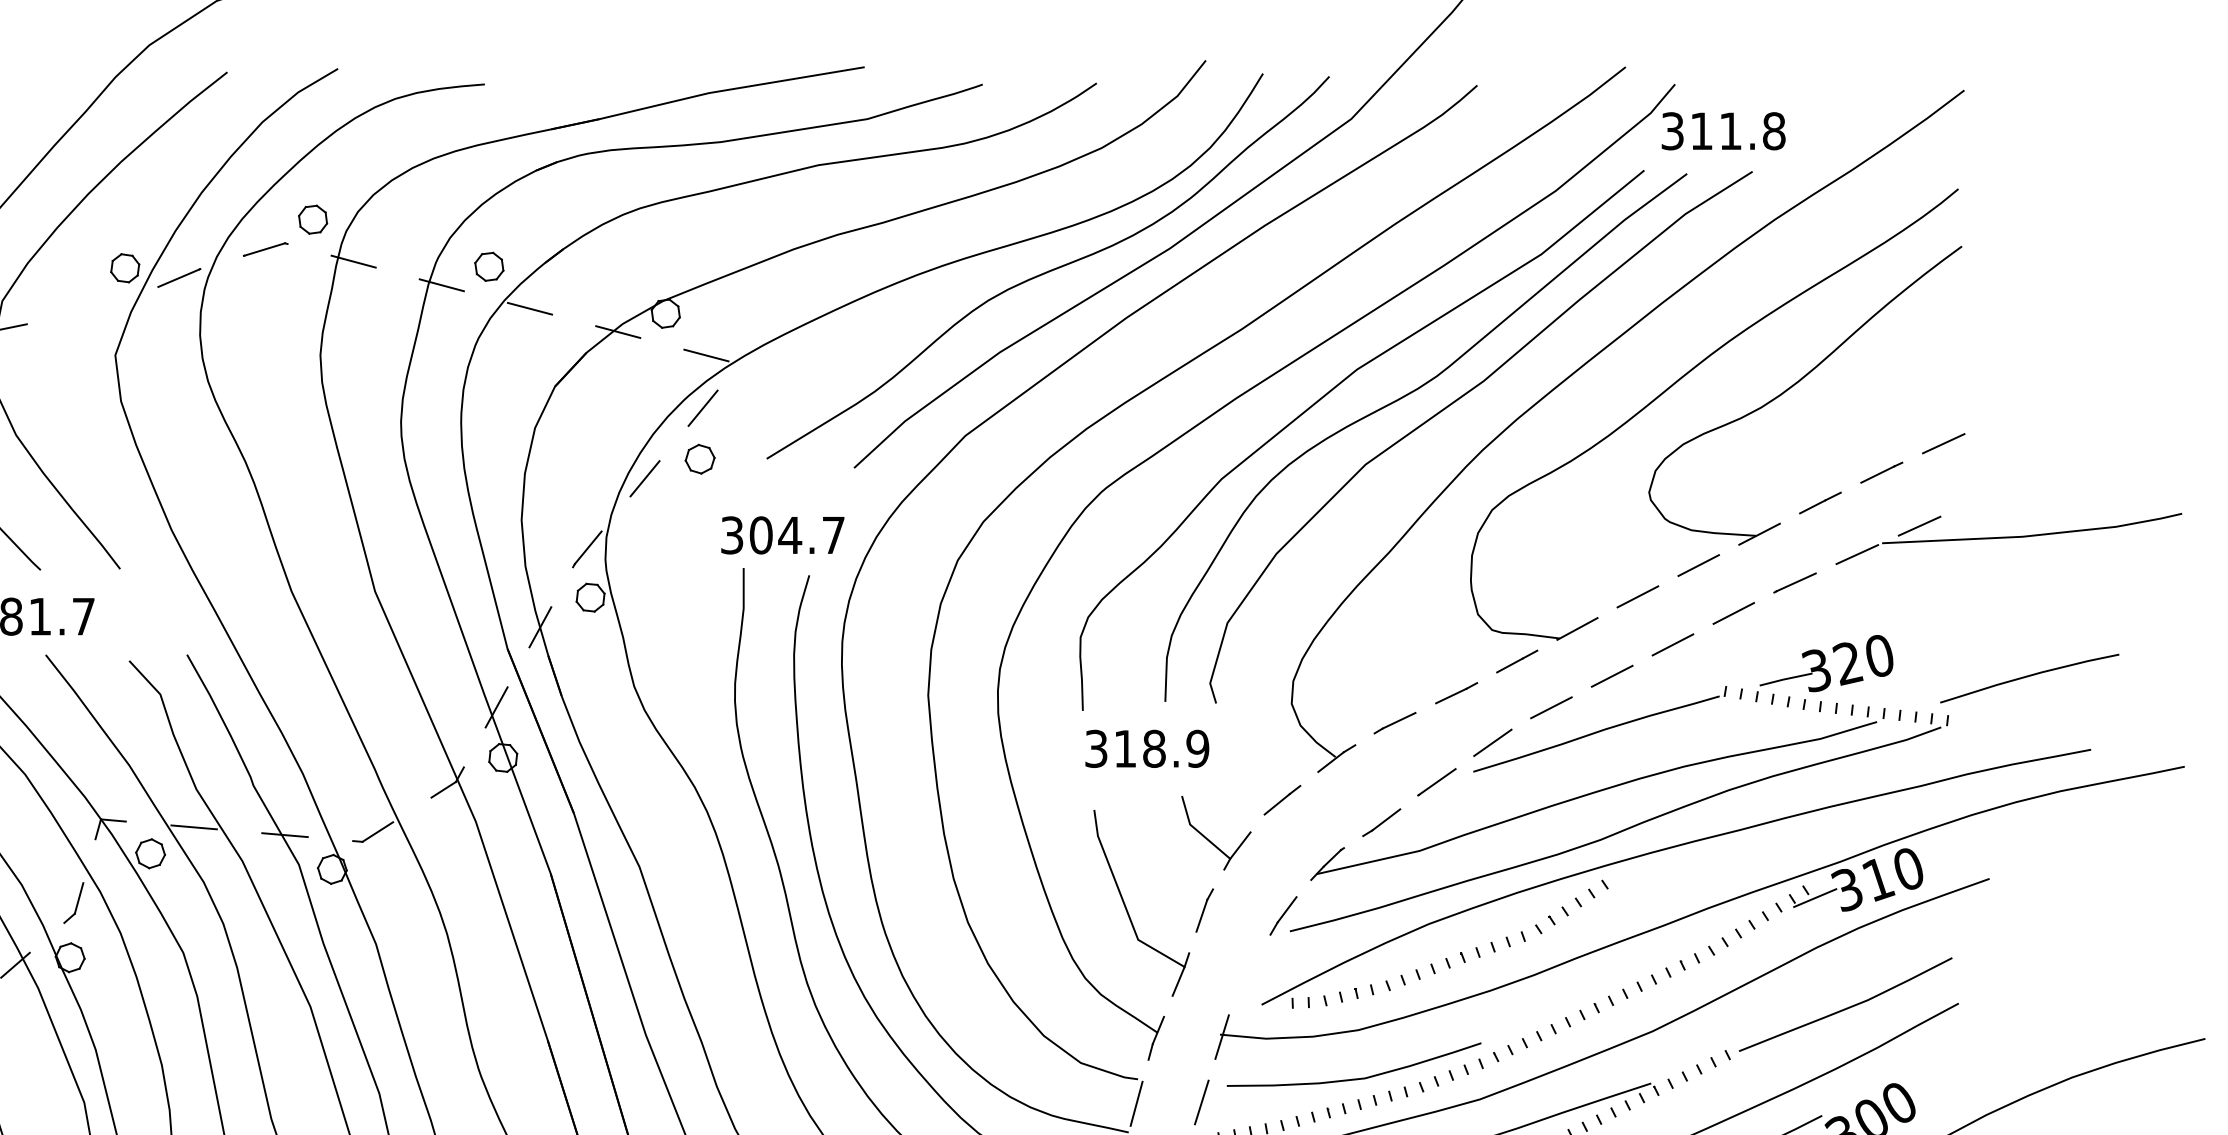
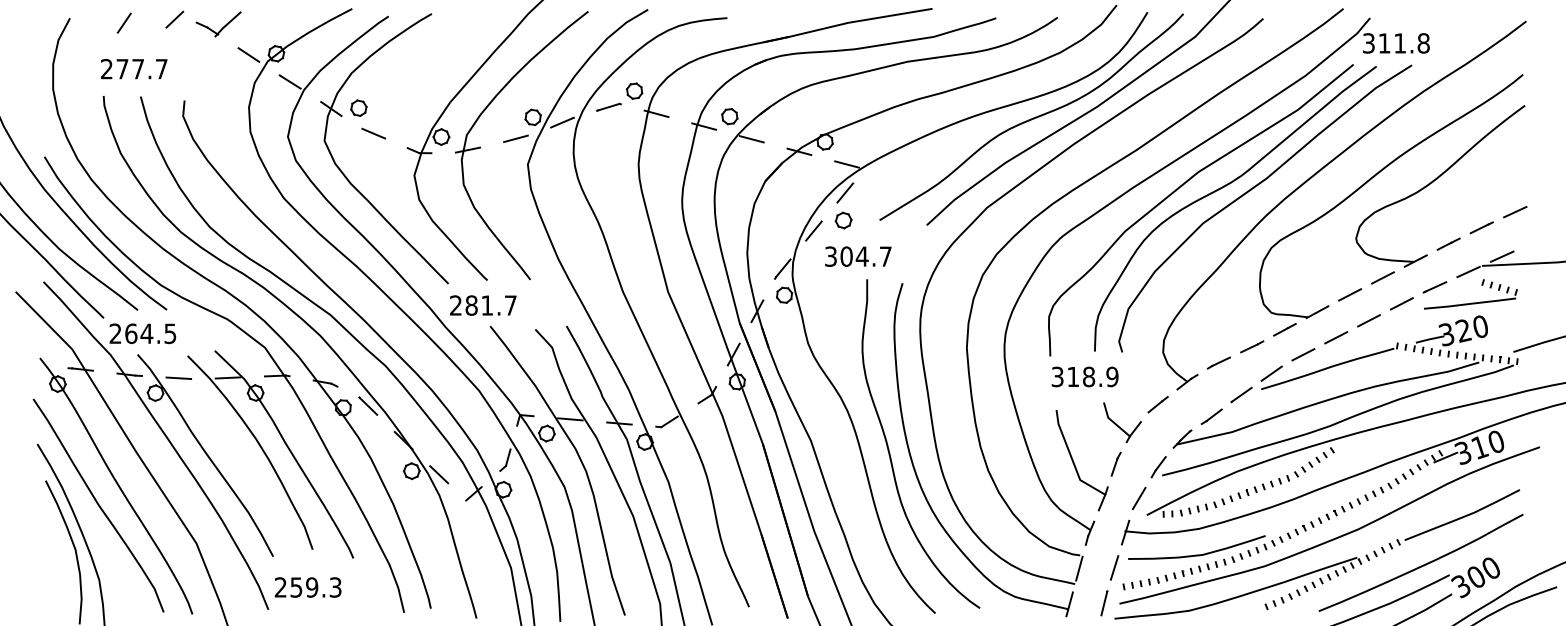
line: (92, 307) -> (515, 138), added
text: (783, 535) -> (858, 256), moved
part: (1862, 610) -> (1471, 302), added
line: (1246, 973) -> (1138, 498), added

